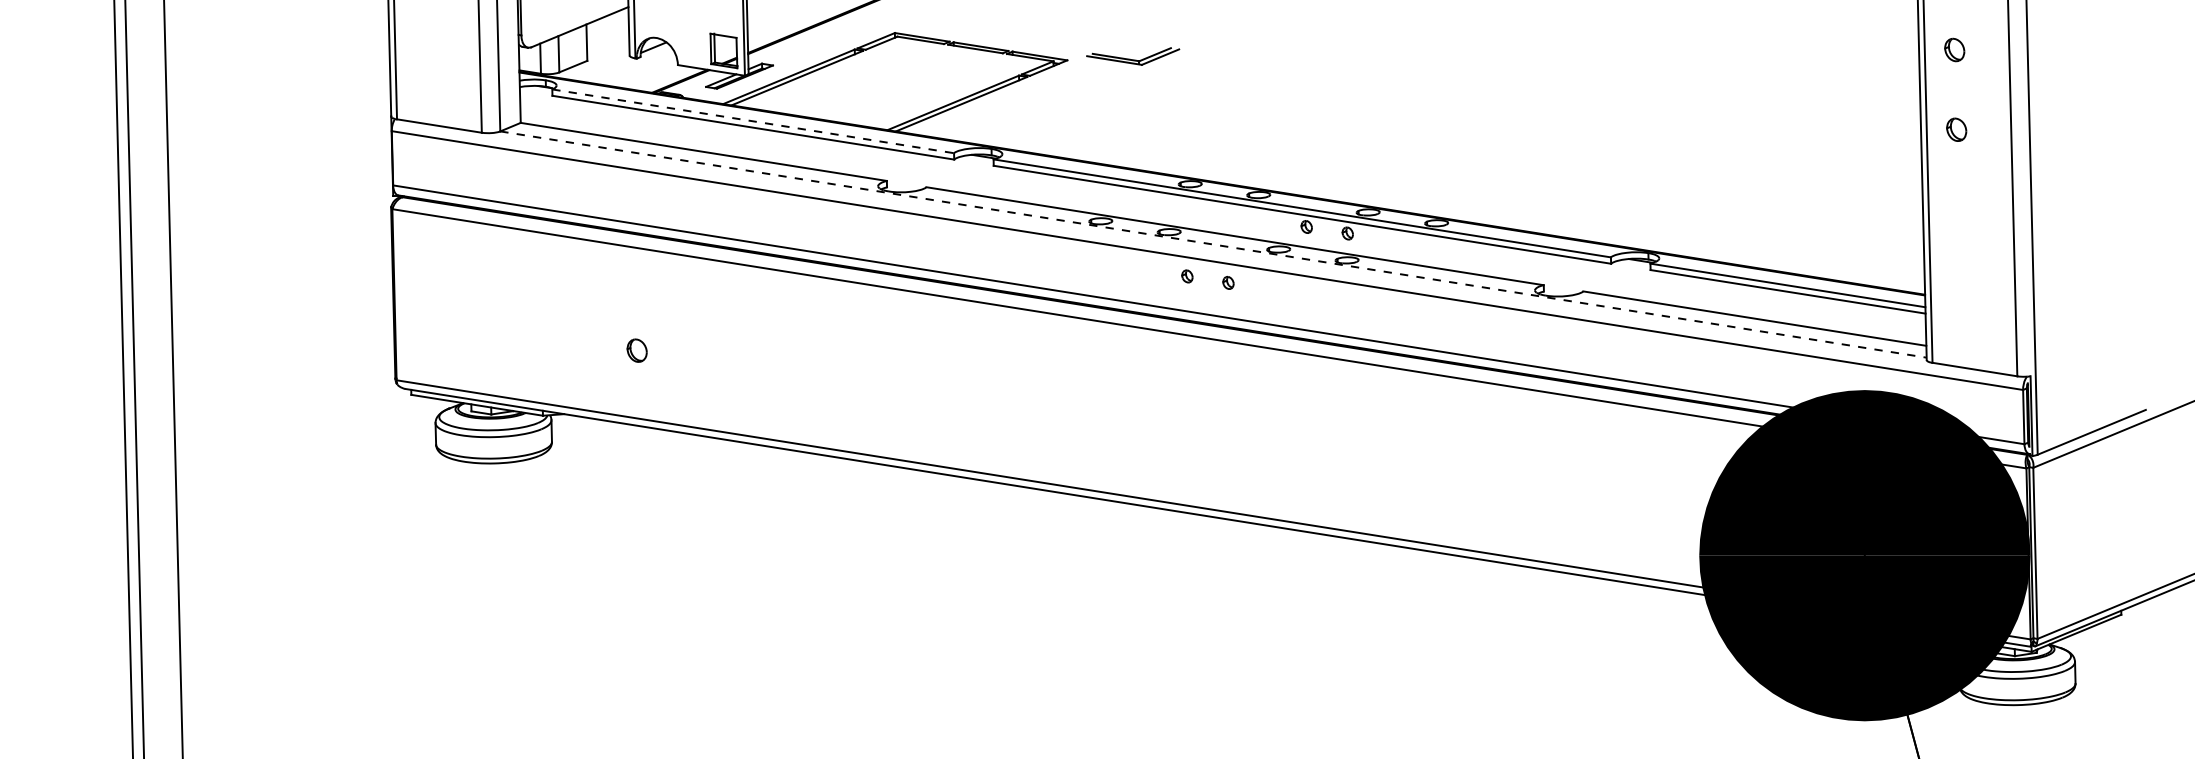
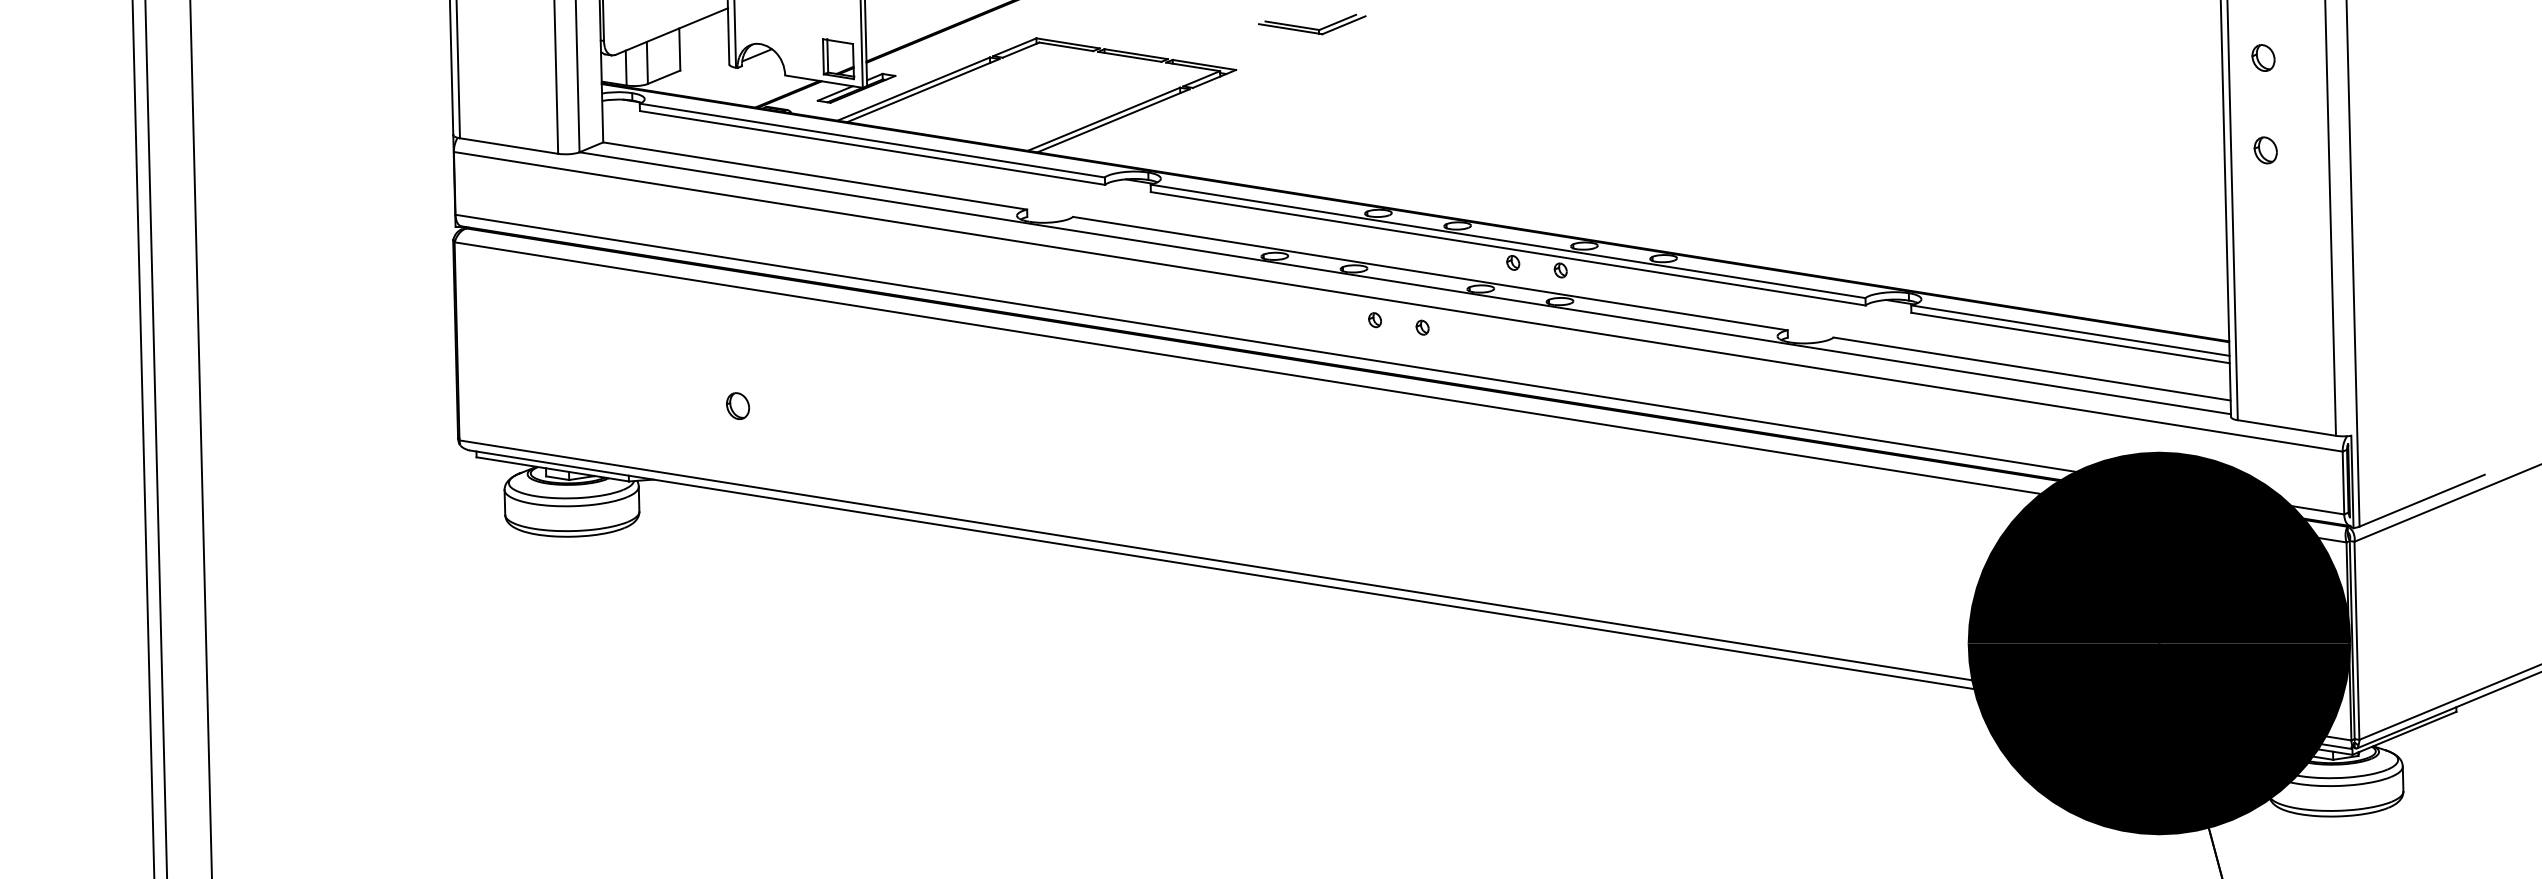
part: (1133, 56) -> (1312, 24), moved
line: (753, 121) -> (872, 140), dashed -> solid
line: (1213, 244) -> (1405, 283), dashed -> solid

